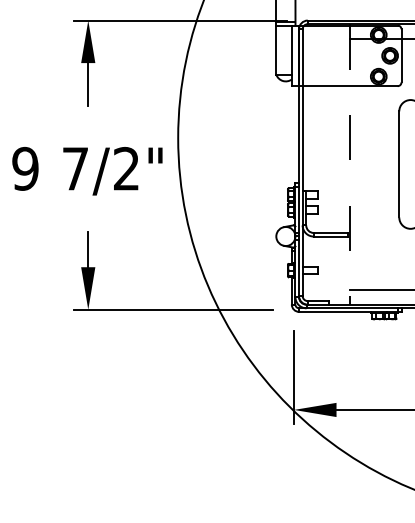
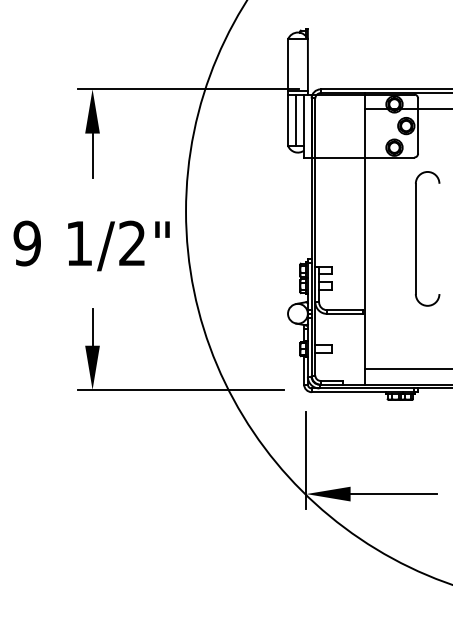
line: (284, 49) -> (296, 119), added
line: (349, 164) -> (364, 238), dashed -> solid
text: (75, 168) -> (79, 243), 7/2" -> 1/2"

